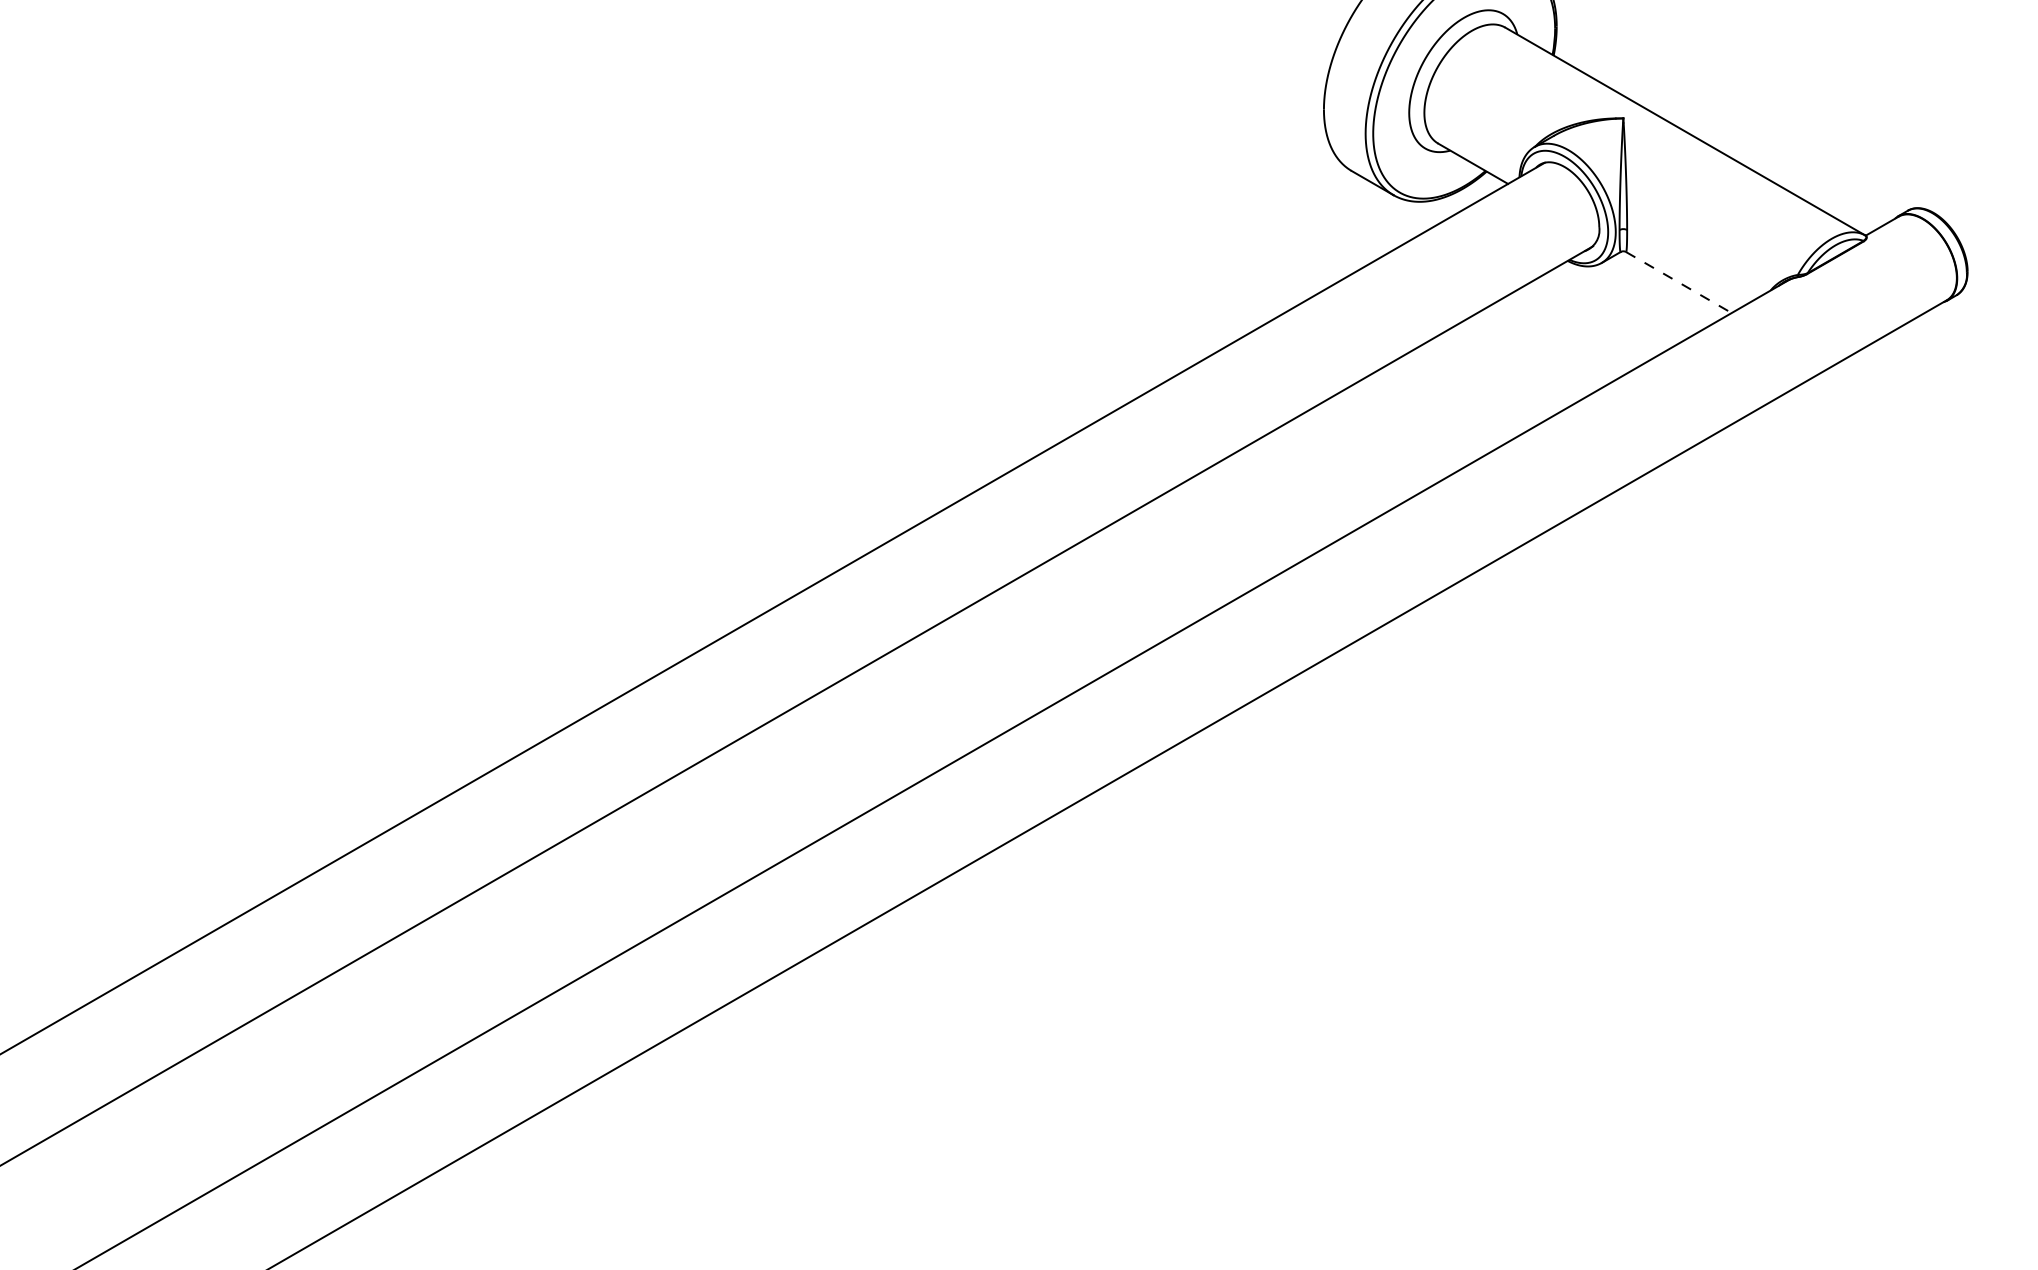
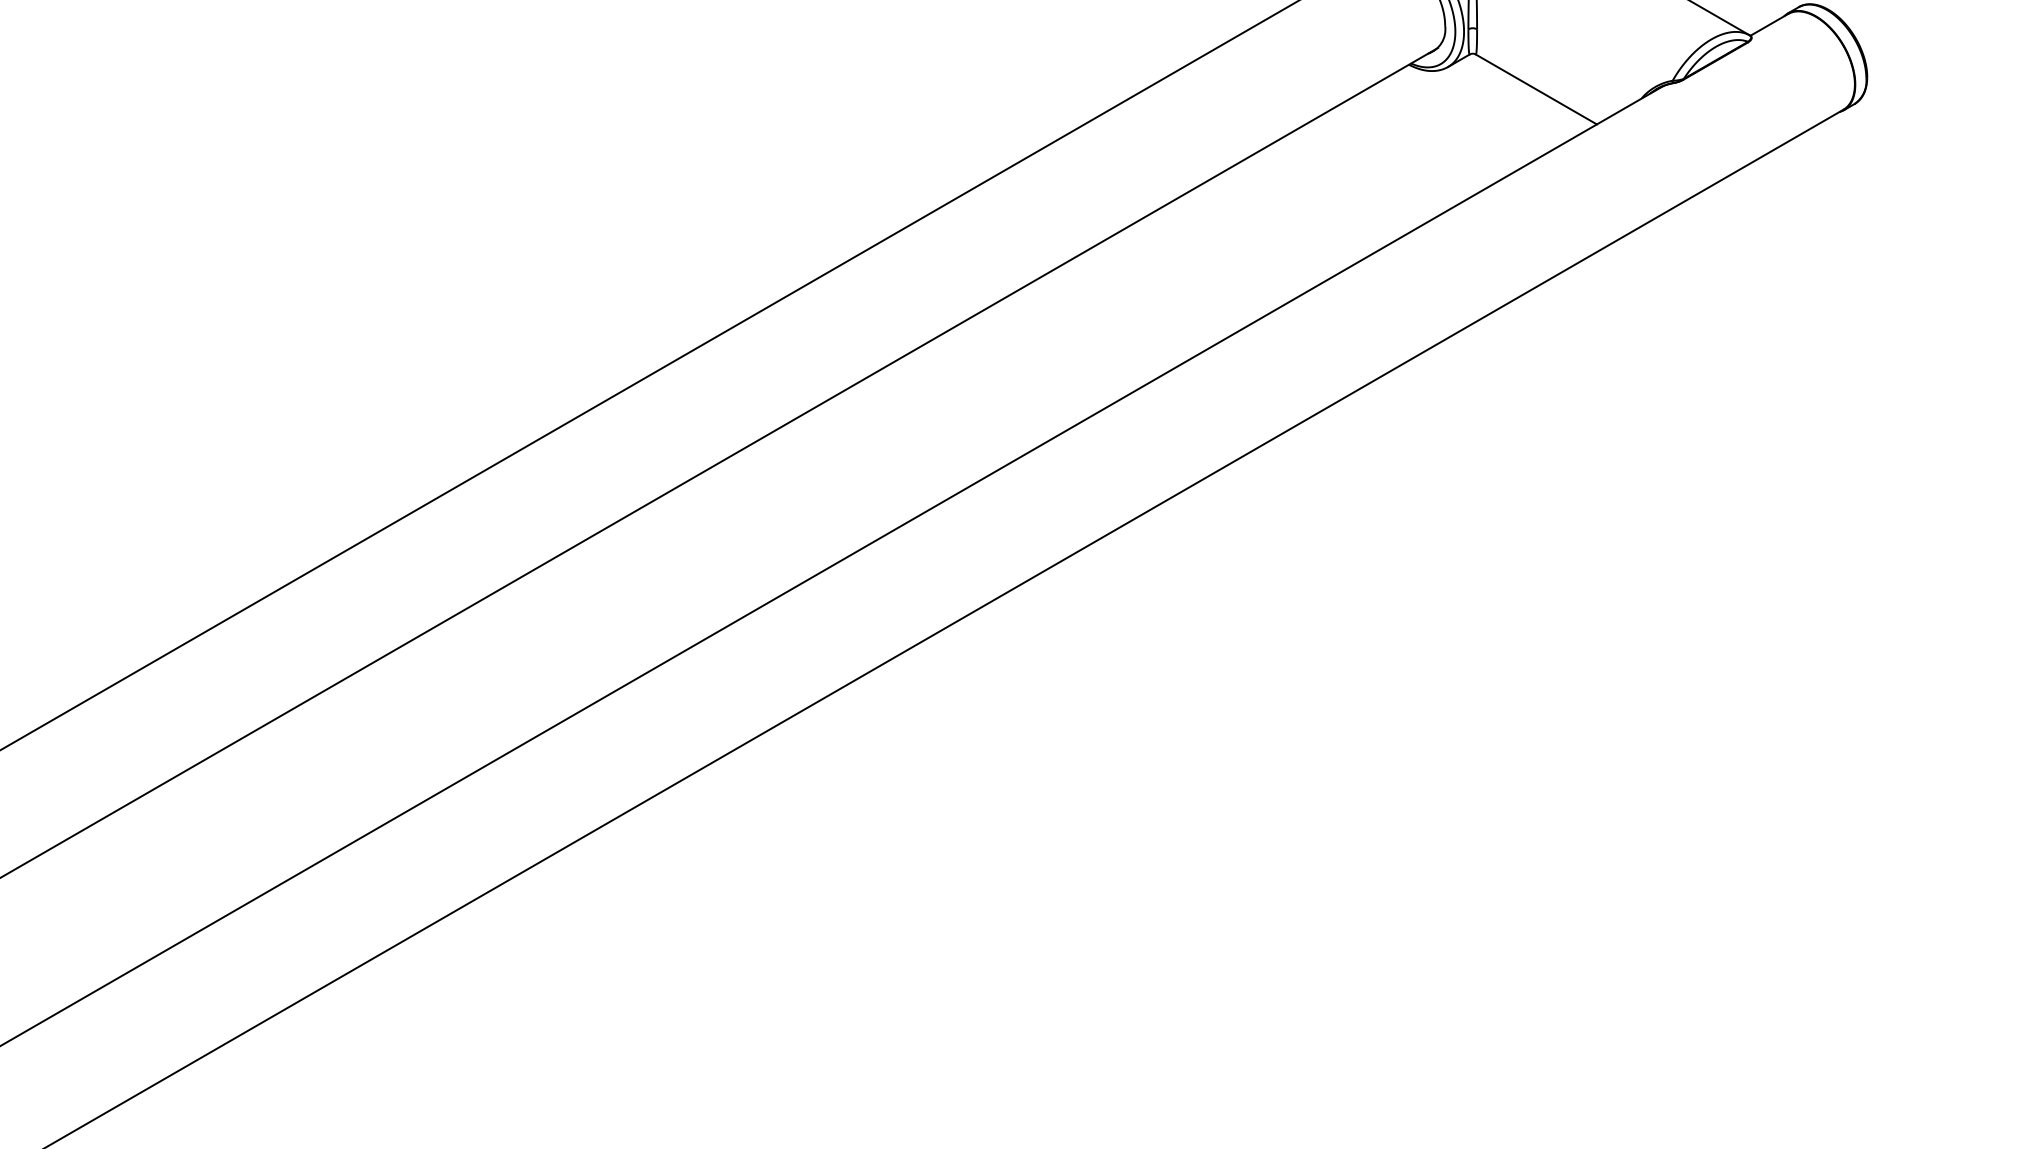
line: (1679, 282) -> (1537, 89), dashed -> solid

